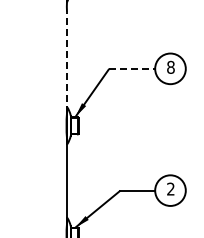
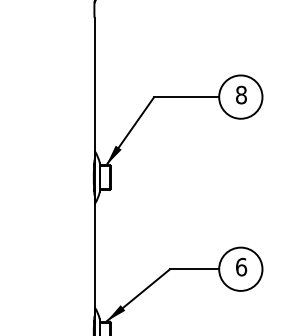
line: (67, 62) -> (95, 88), dashed -> solid
line: (132, 68) -> (187, 96), dashed -> solid
text: (170, 188) -> (240, 266), 2 -> 6

